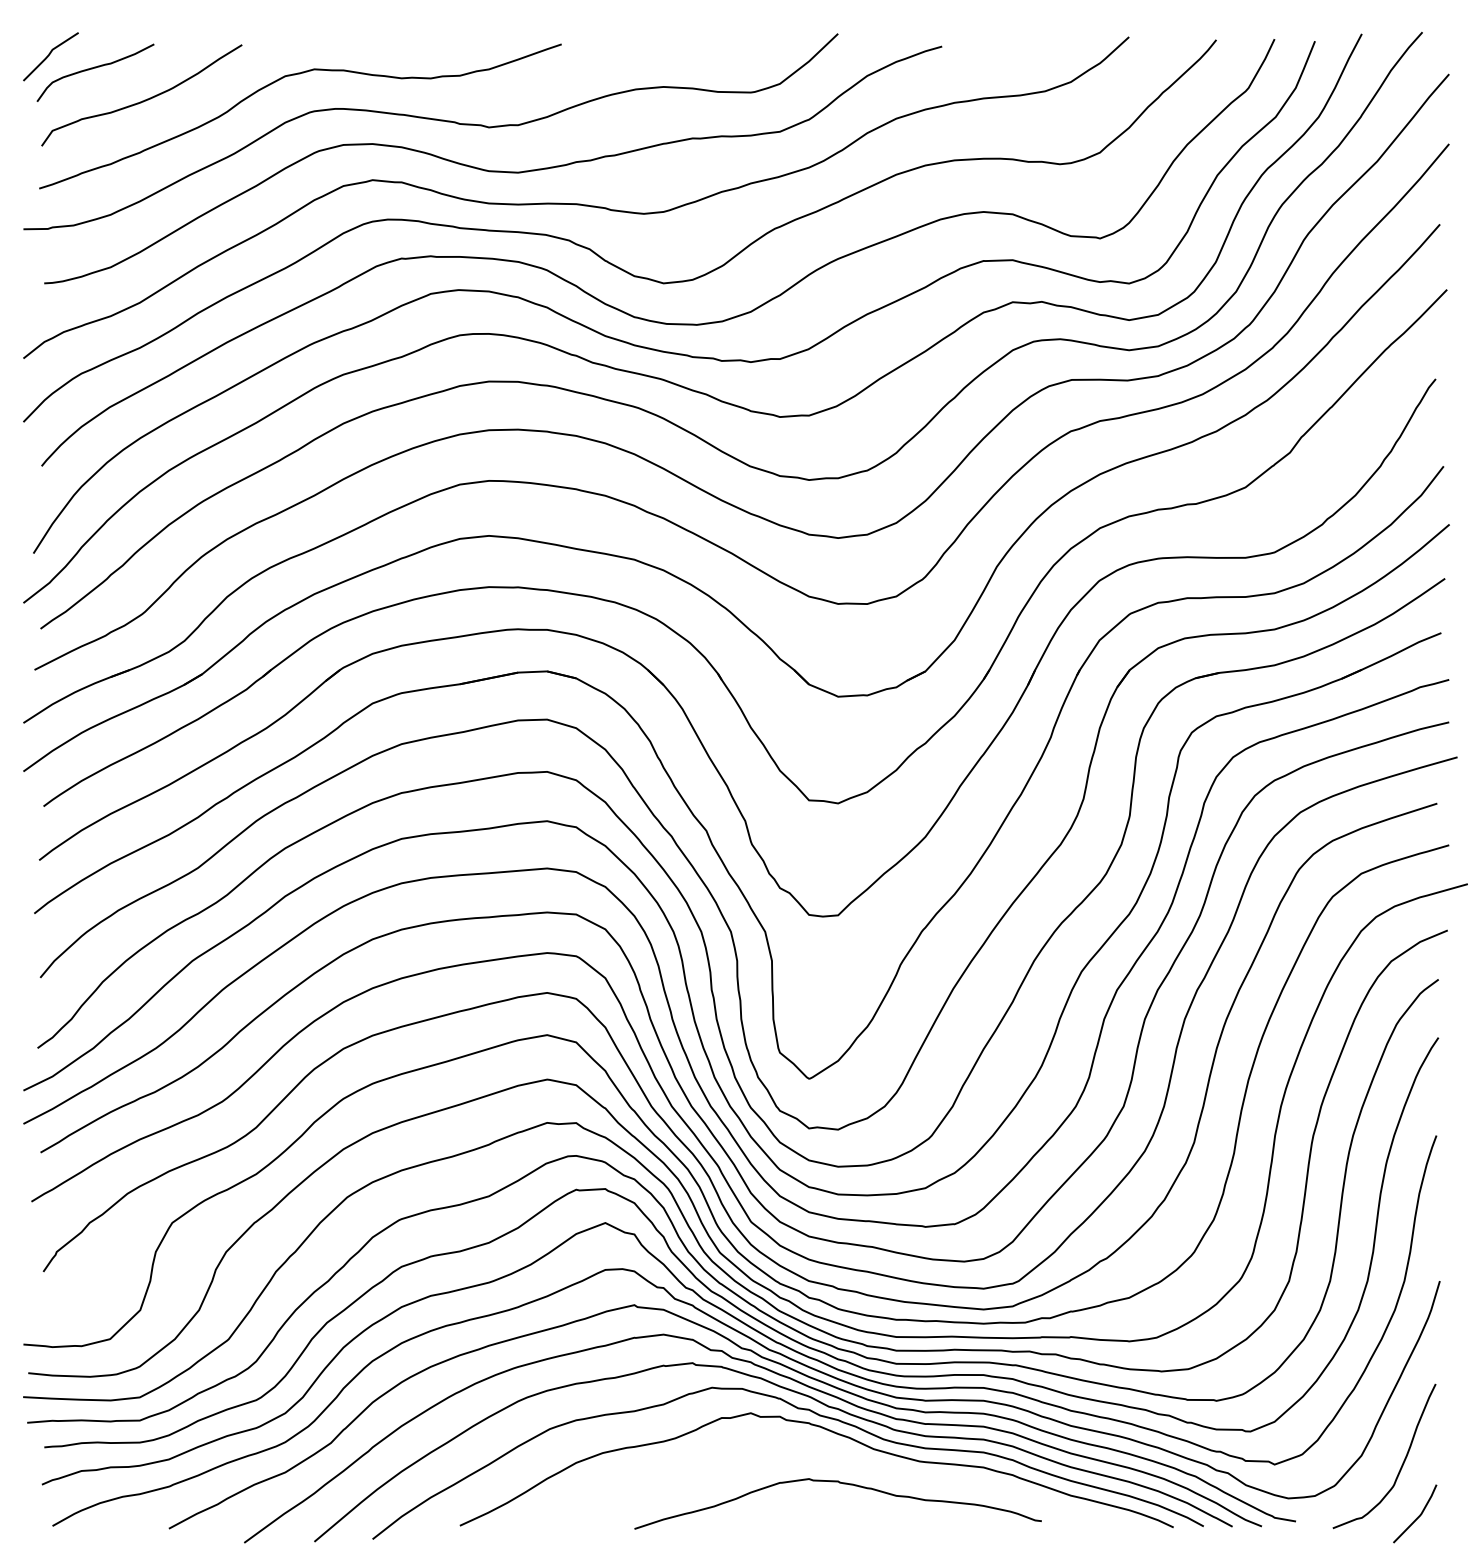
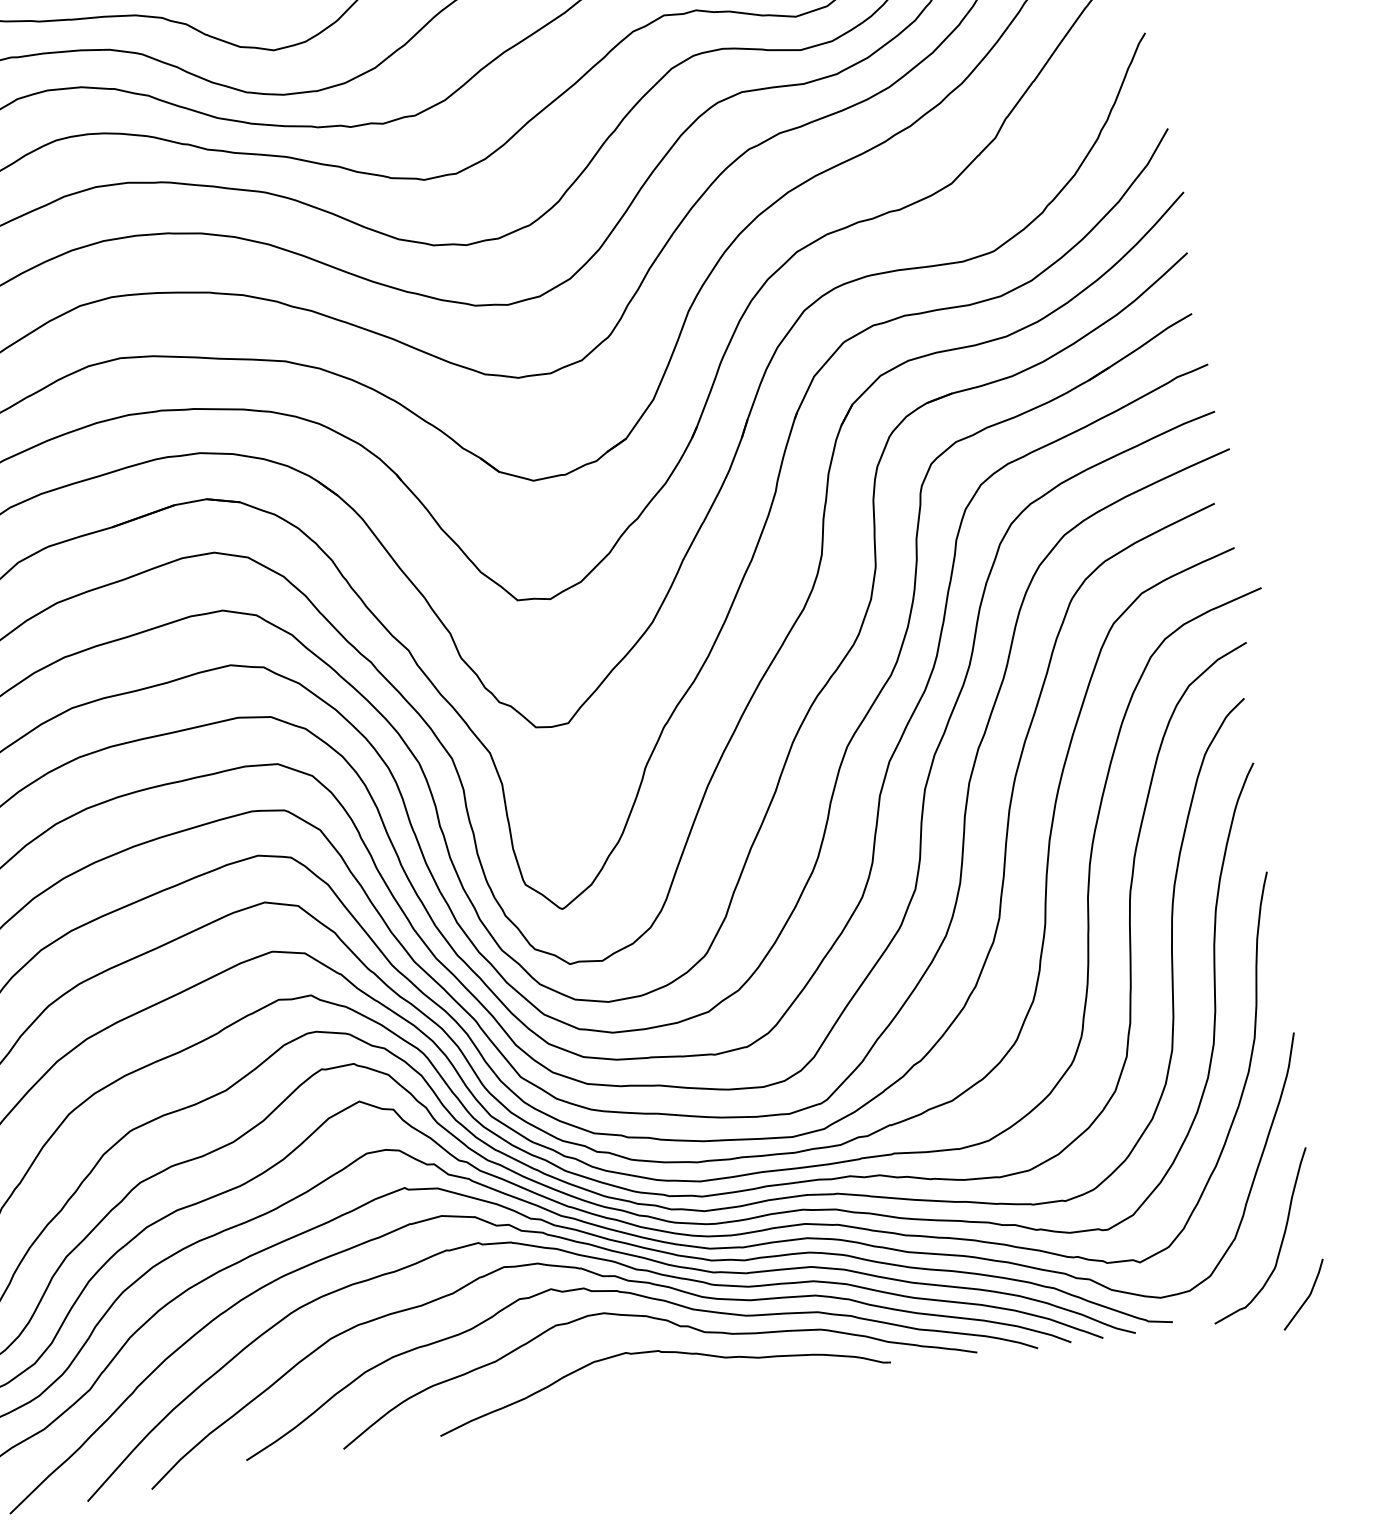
curve: (842, 1454) -> (659, 1320), added

